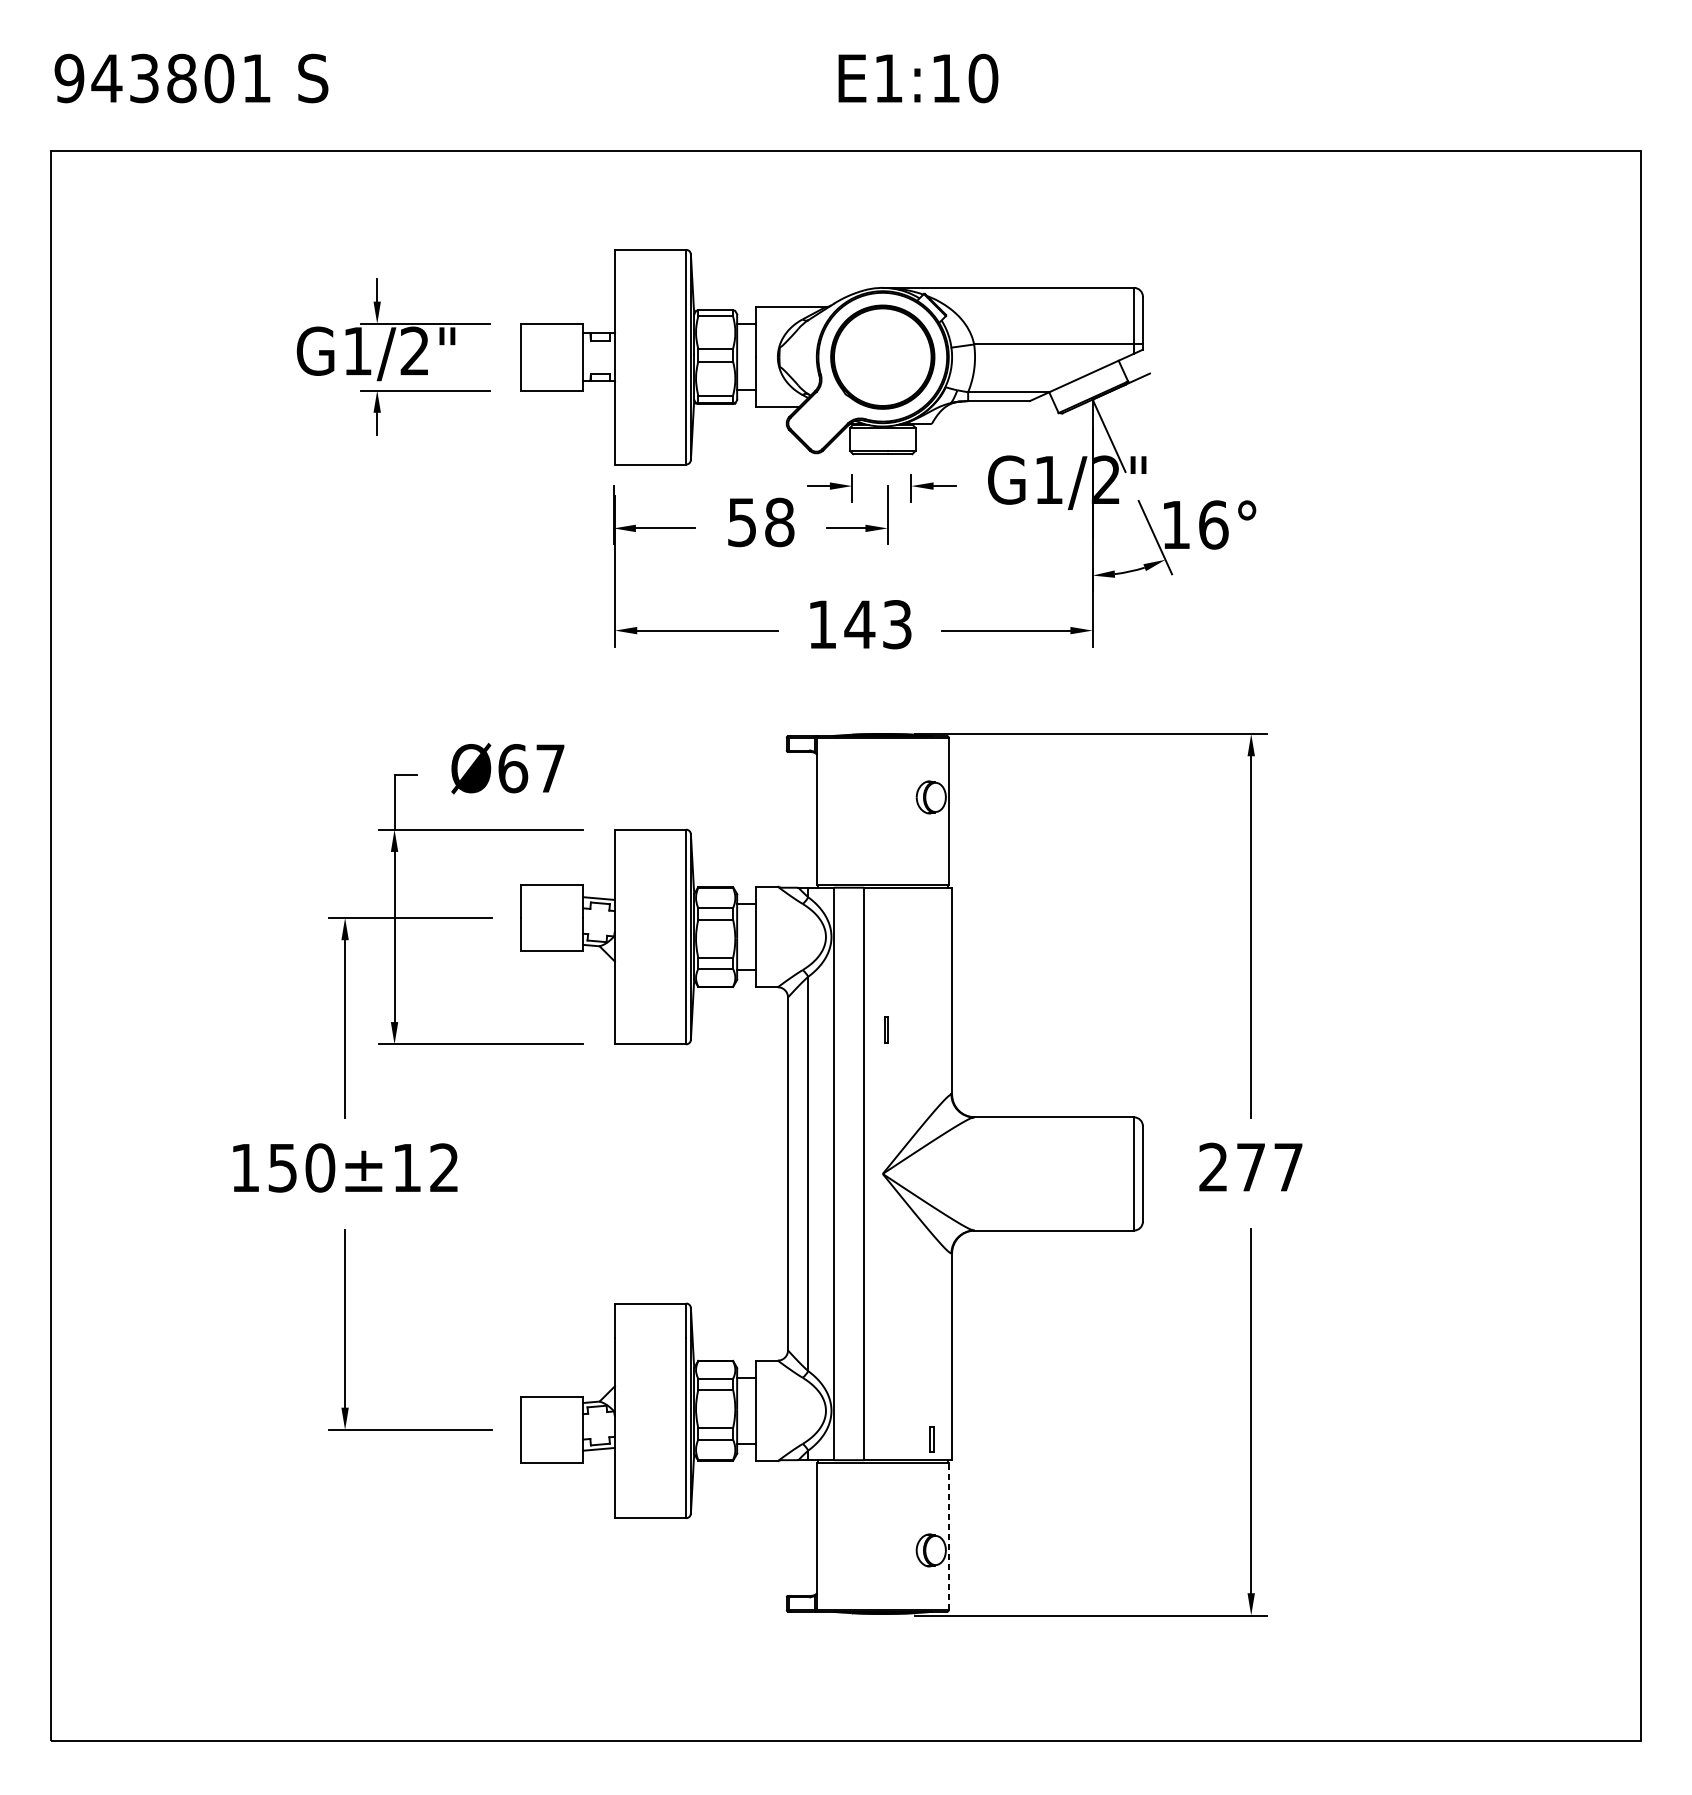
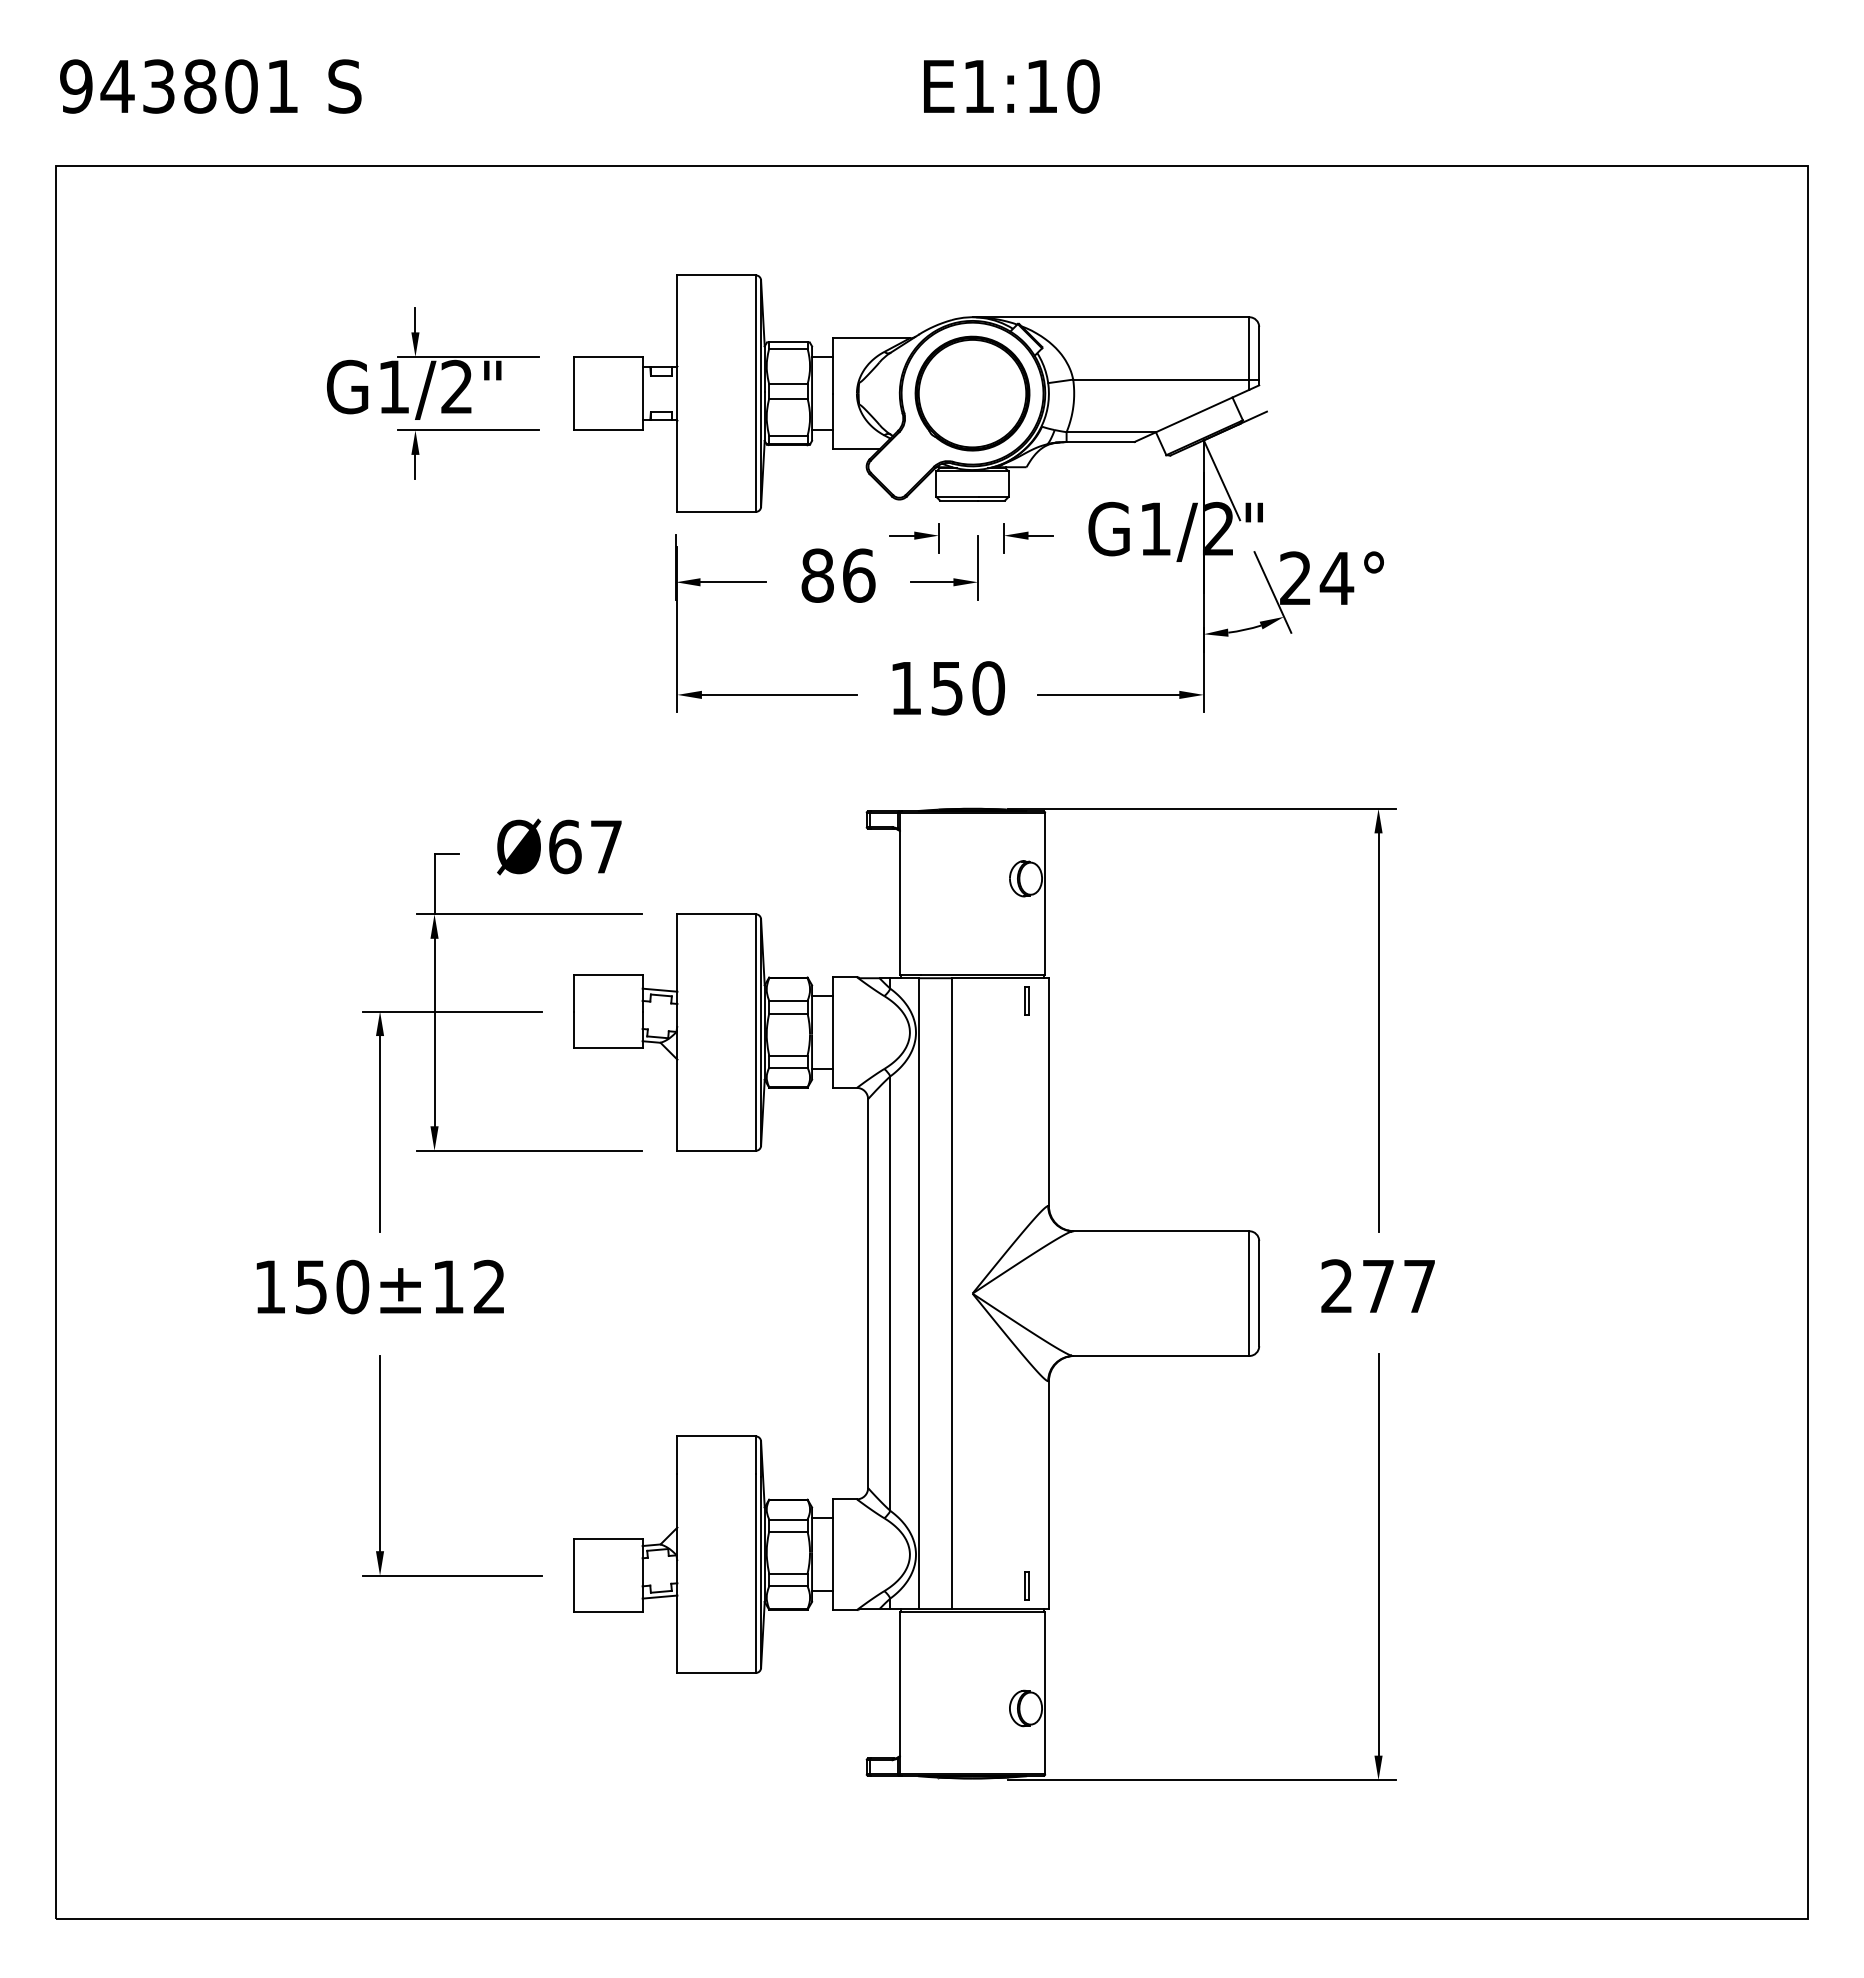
text: (761, 522) -> (838, 575), 58 -> 86
text: (1195, 524) -> (1317, 578), 16° -> 24°
text: (878, 624) -> (967, 688), 143 -> 150
part: (886, 1029) -> (1026, 1000), moved
line: (949, 1535) -> (1045, 1692), dashed -> solid

